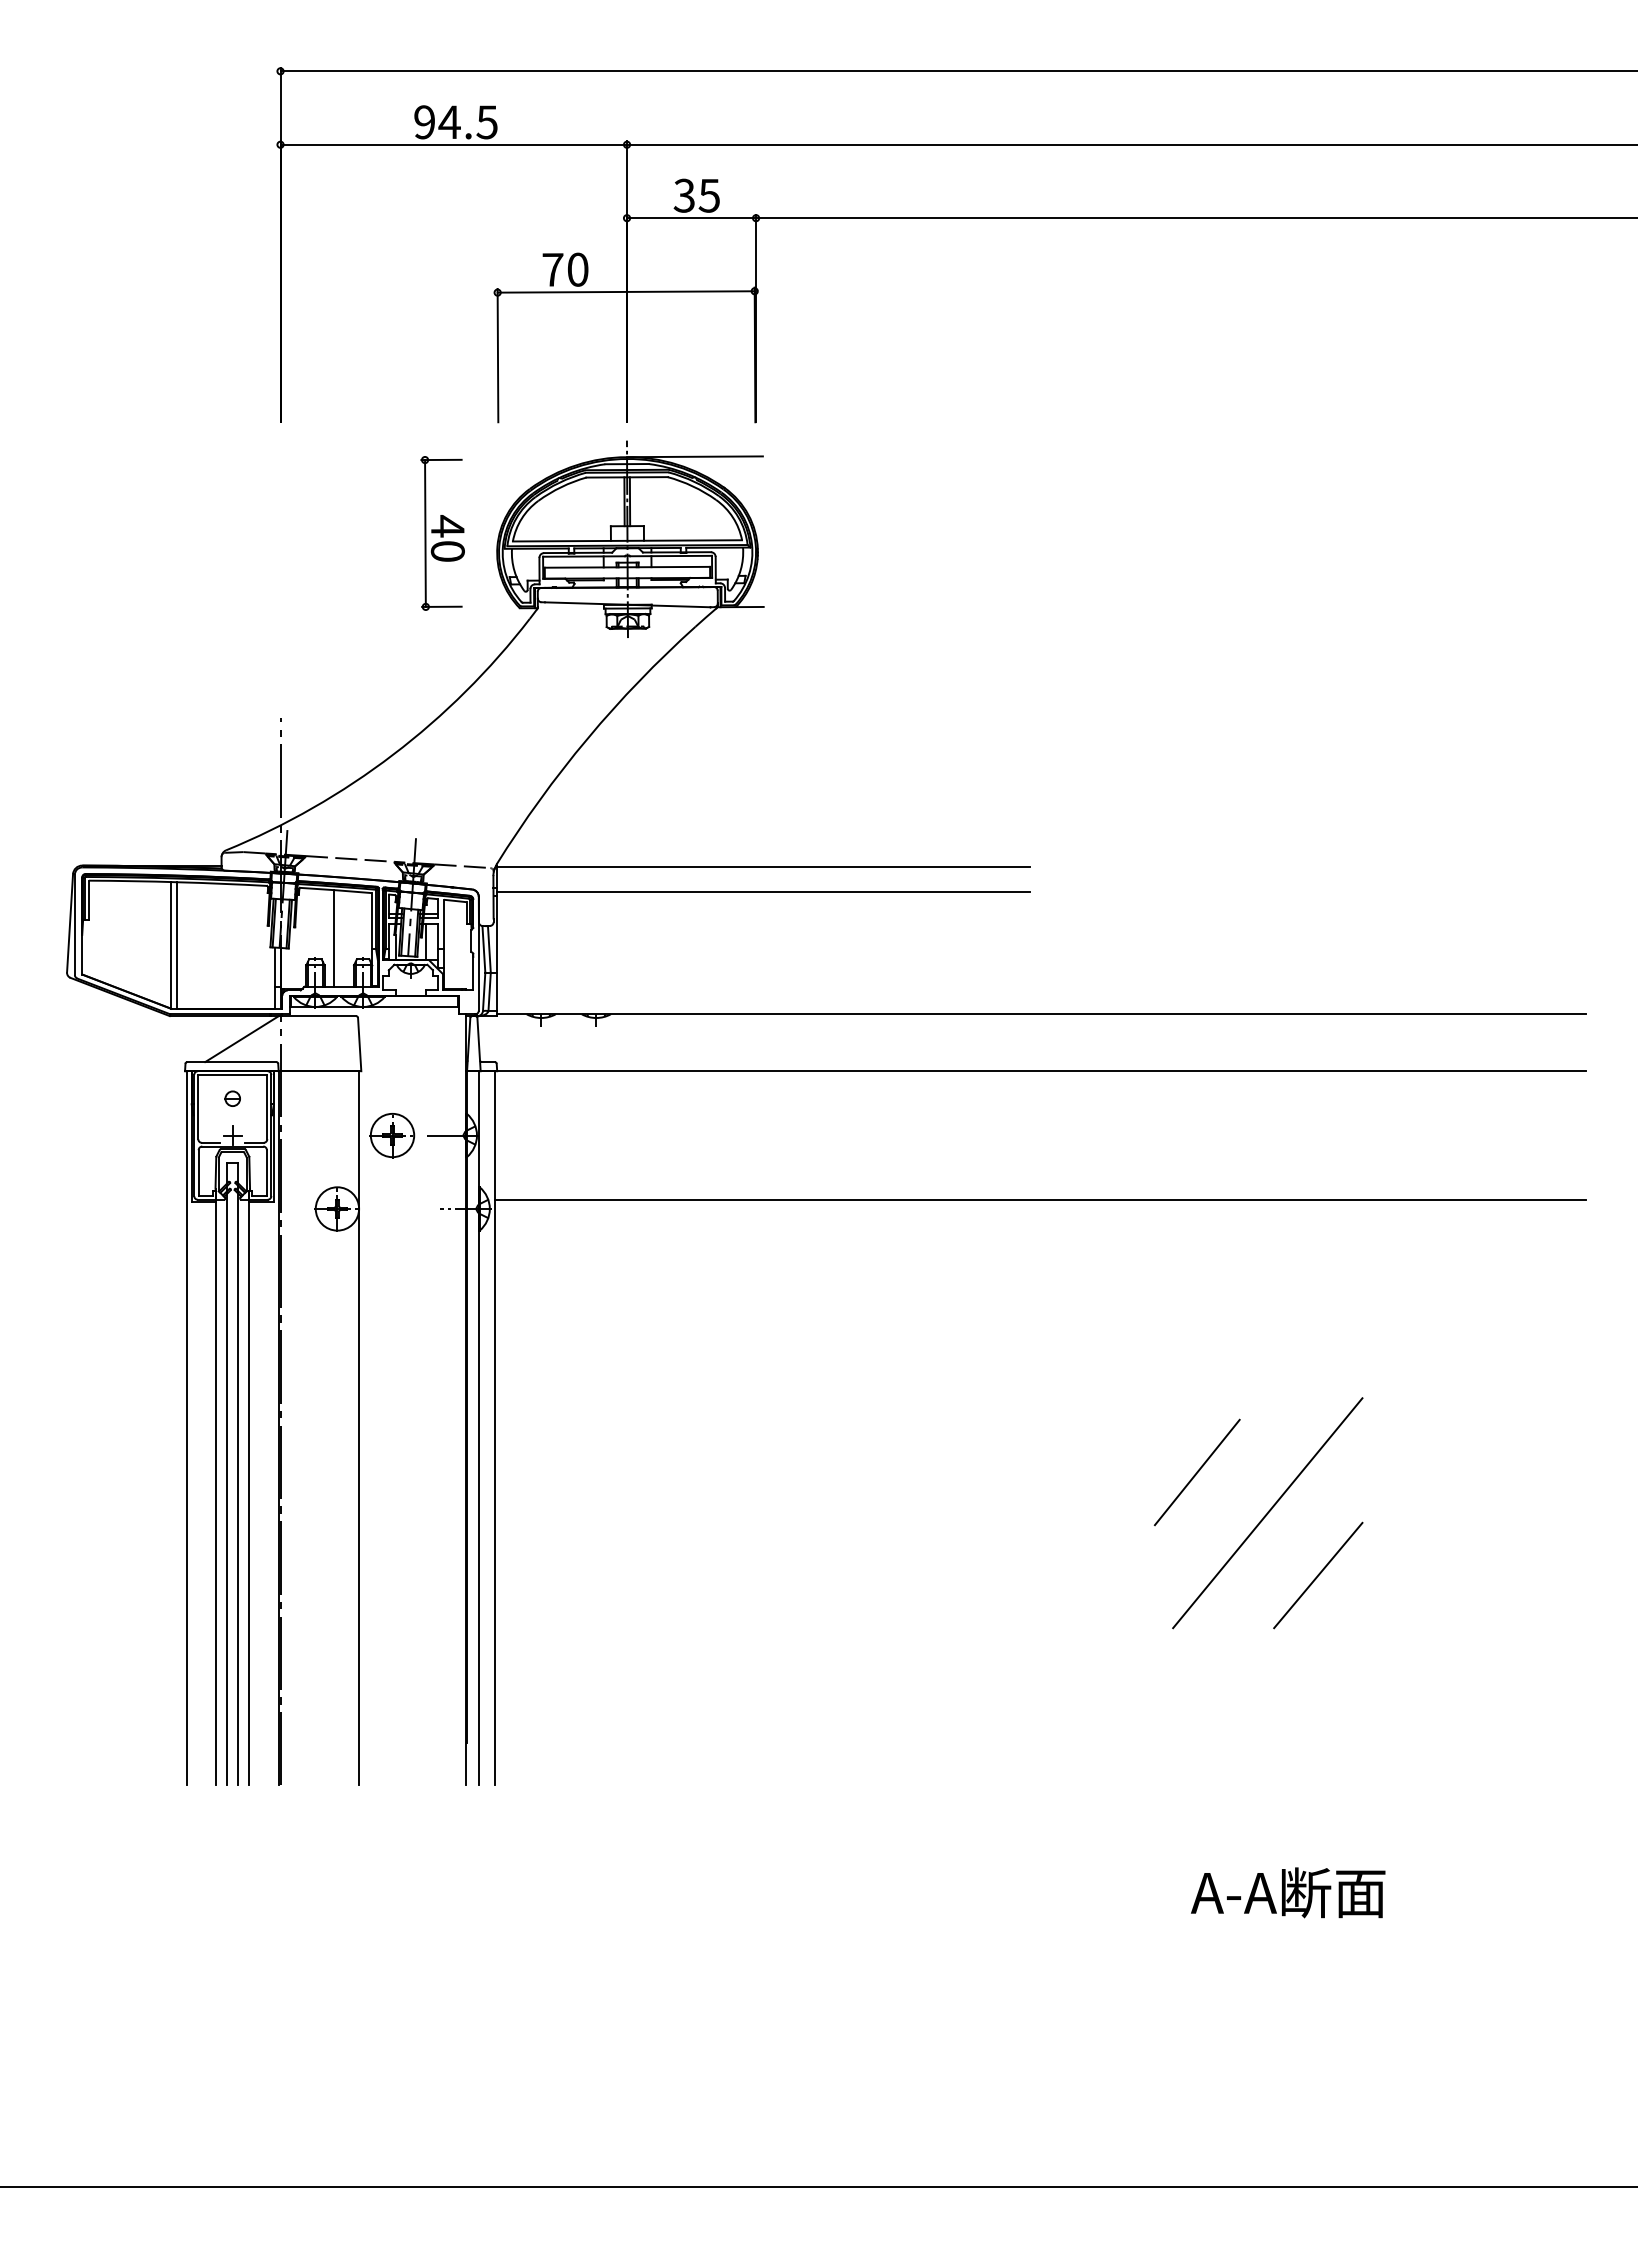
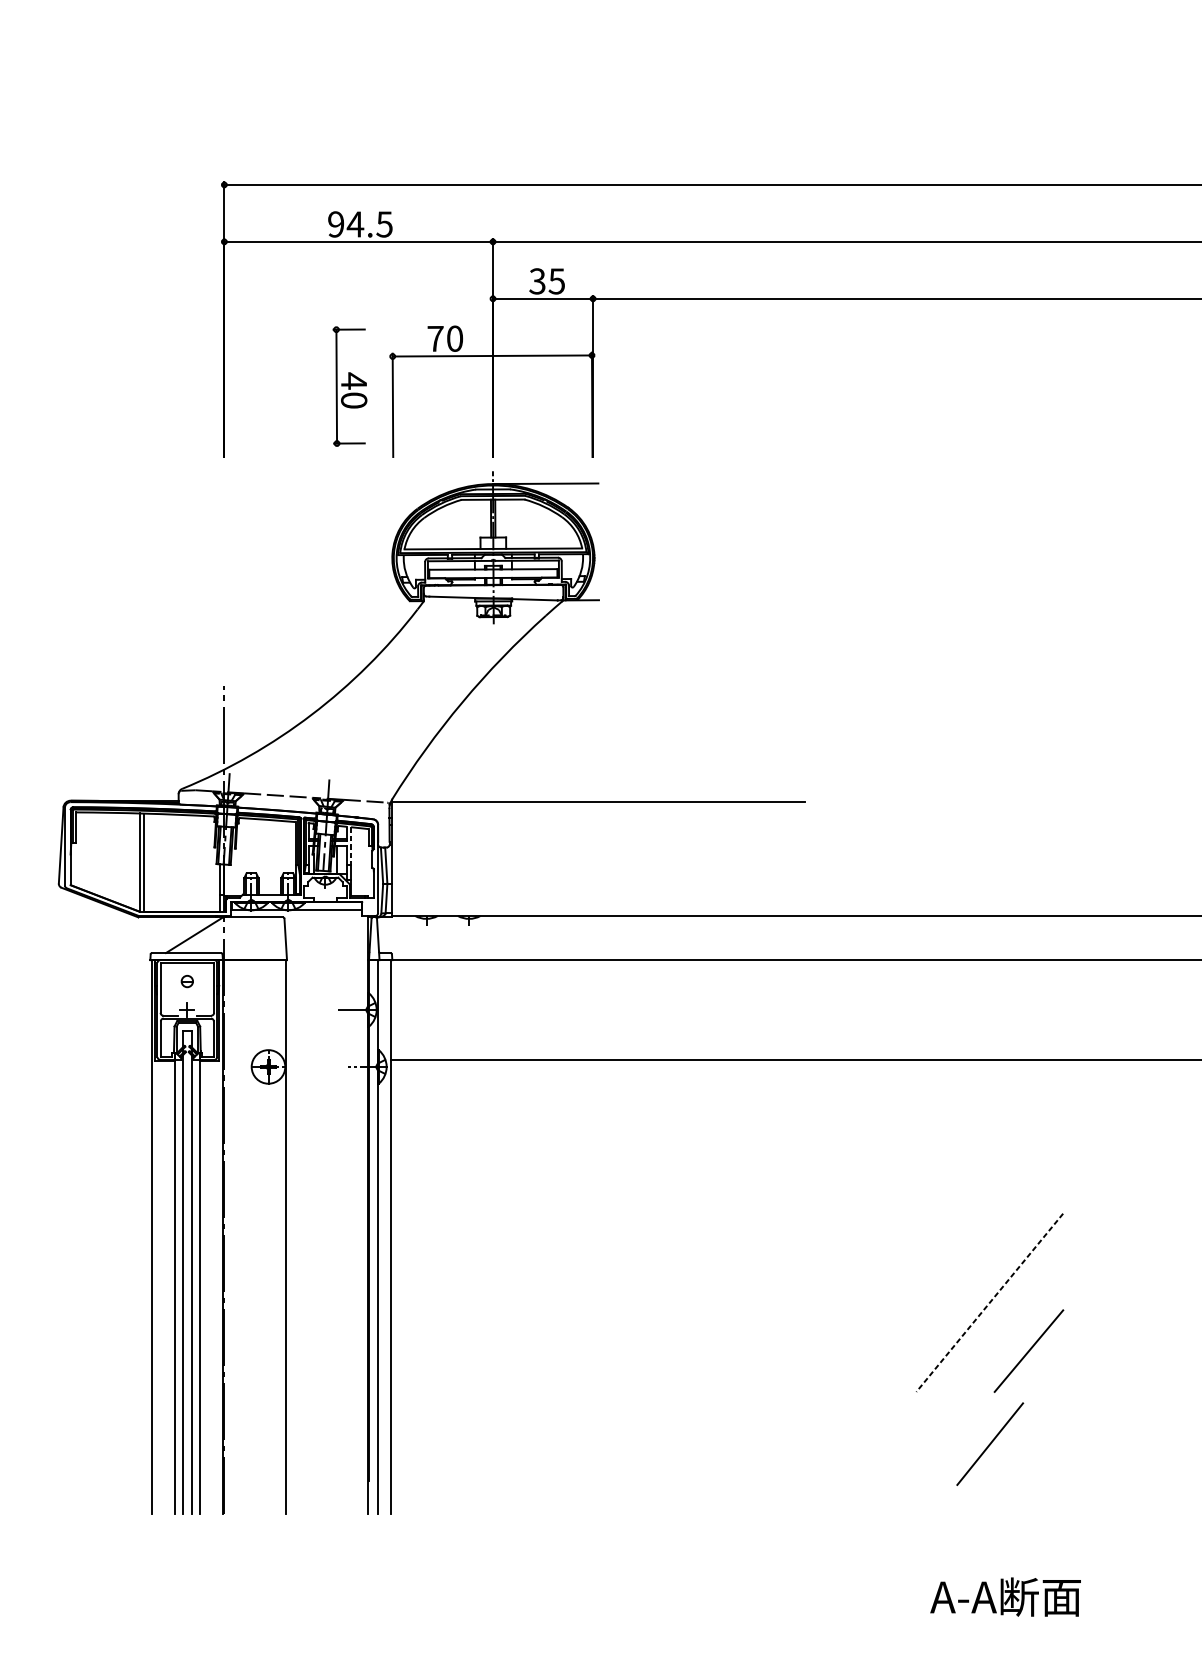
part: (442, 533) -> (349, 386), moved
line: (763, 891) -> (598, 820), removed
line: (443, 924) -> (350, 846), solid -> dashed
line: (333, 938) -> (265, 857), removed
part: (392, 1135) -> (311, 1009), removed
line: (1196, 1472) -> (989, 1444), moved
line: (1267, 1513) -> (989, 1303), solid -> dashed

